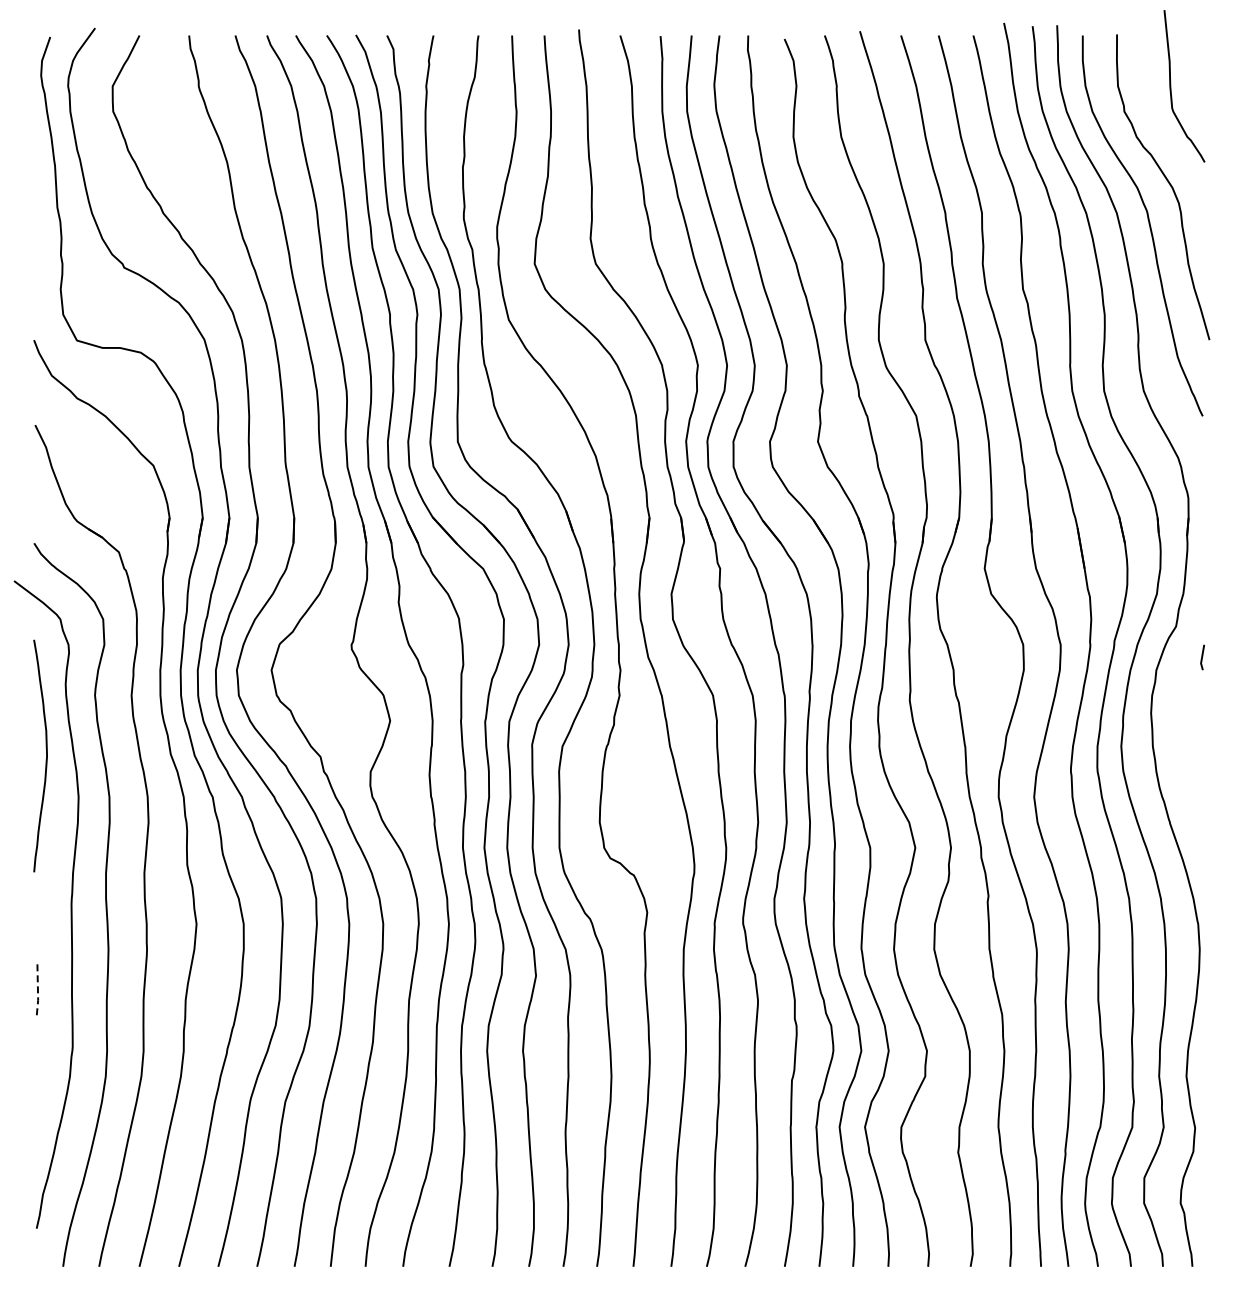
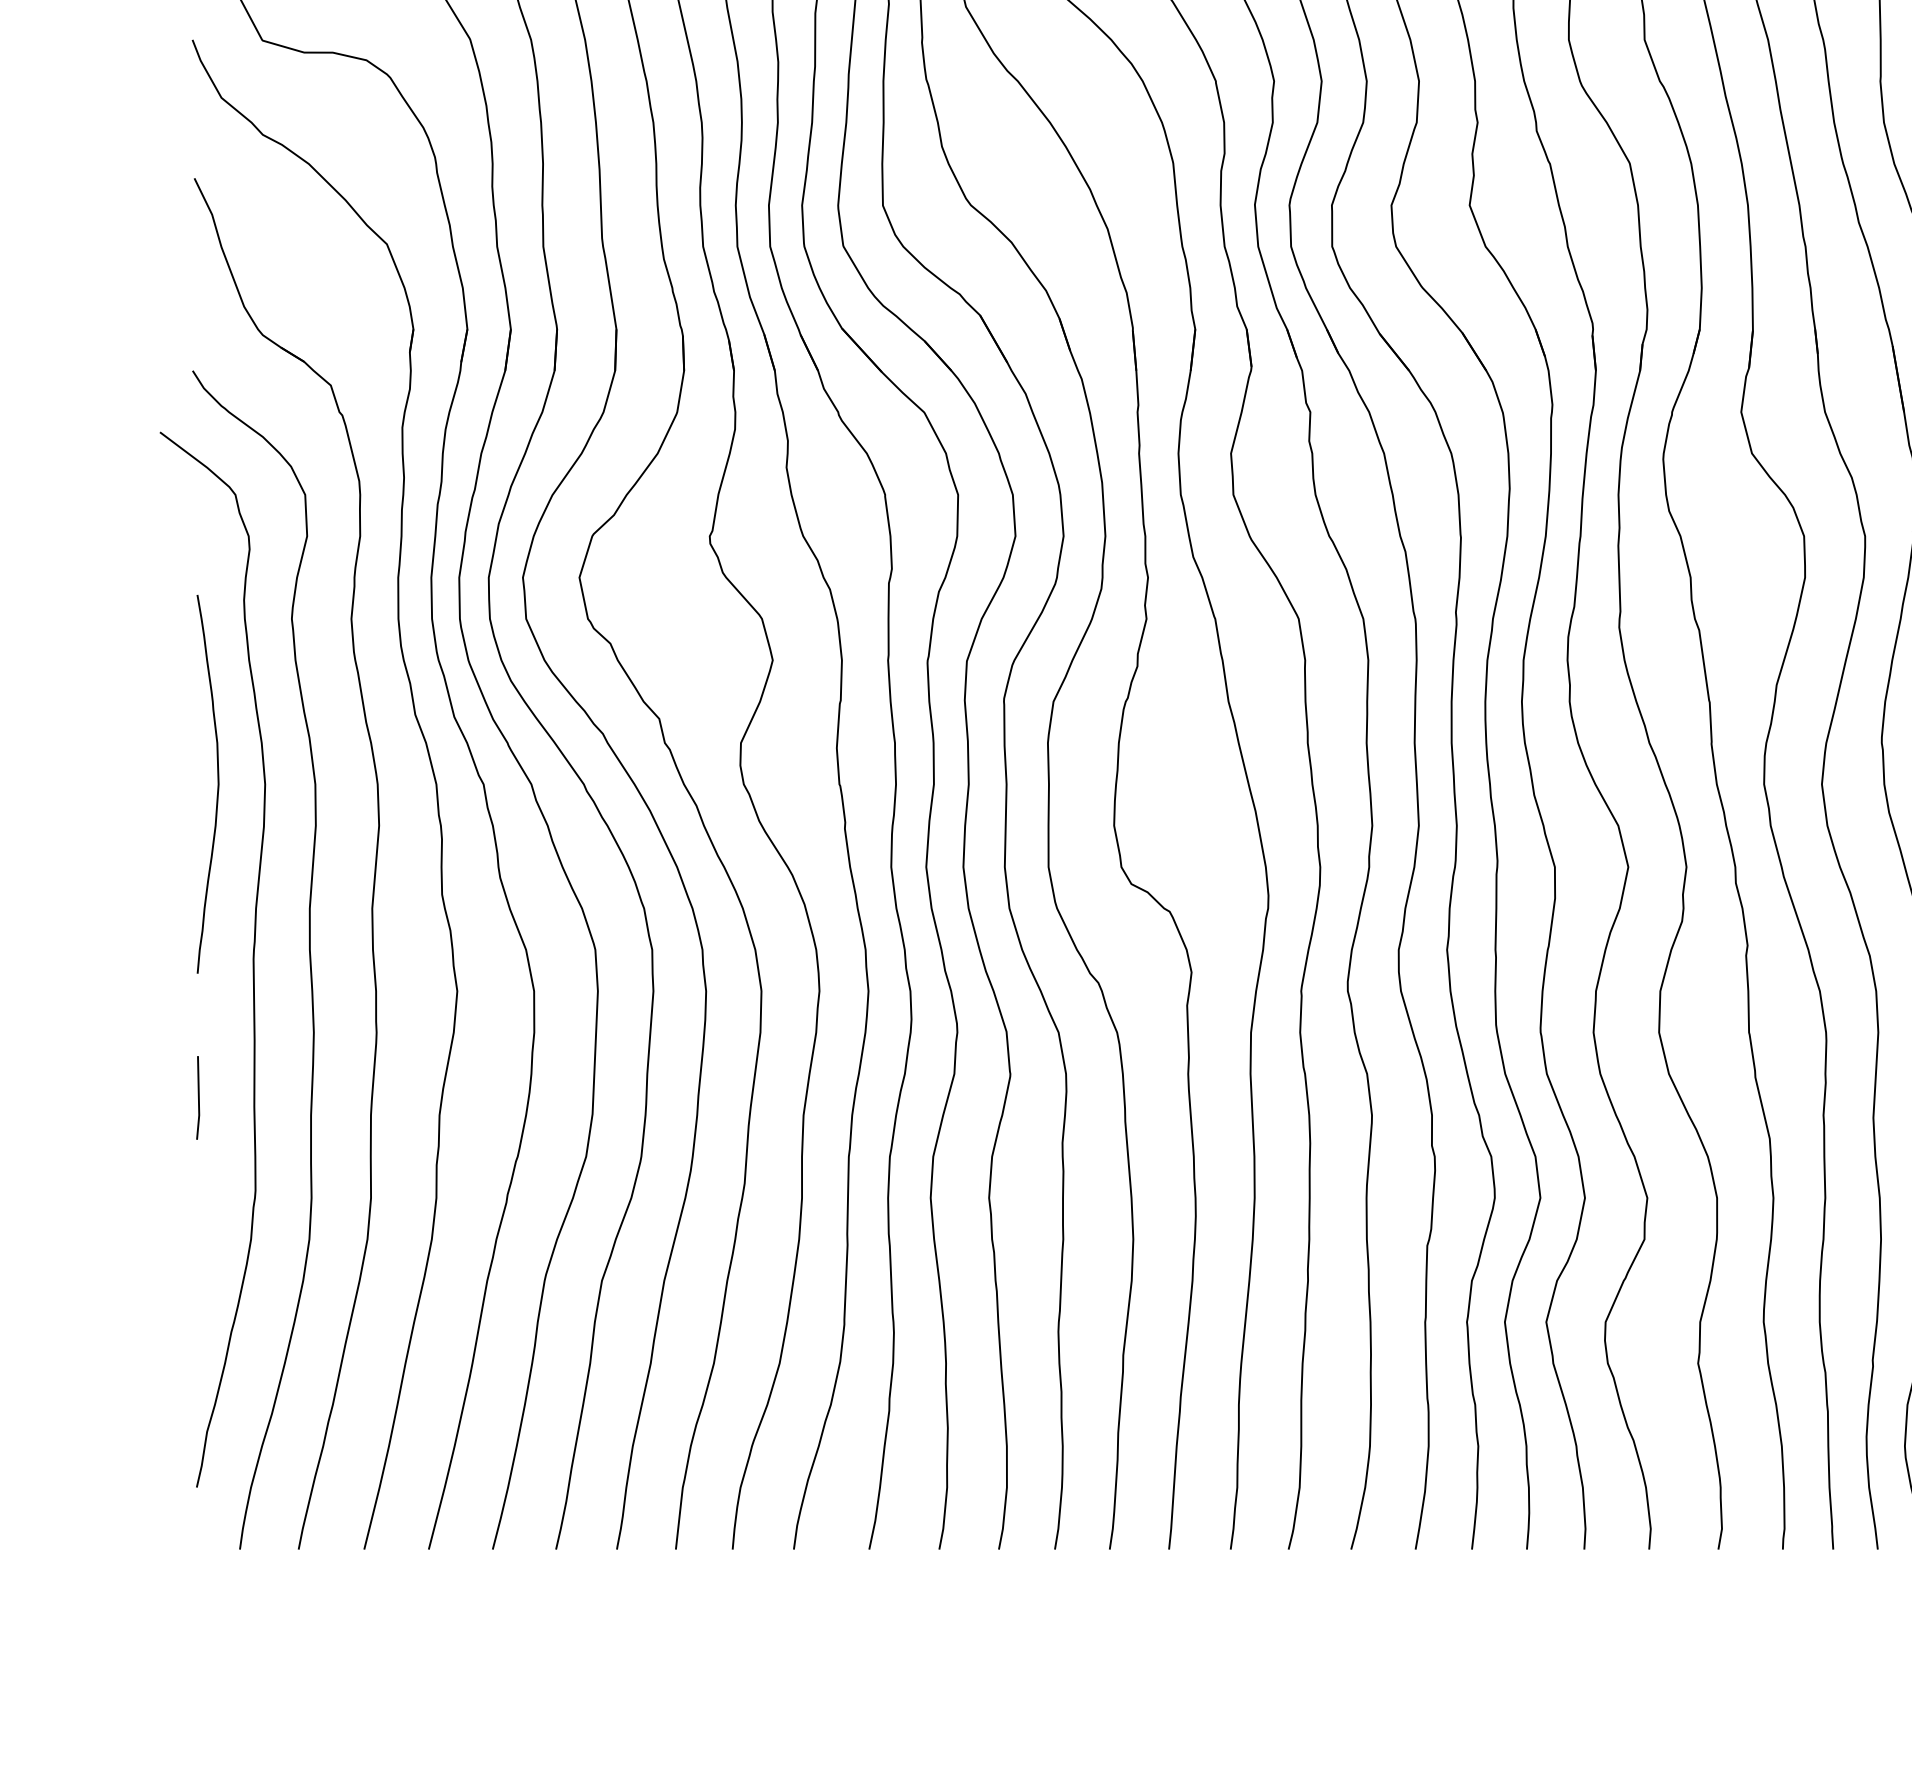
curve: (46, 755) -> (217, 783), moved
line: (37, 990) -> (198, 1099), dashed -> solid

